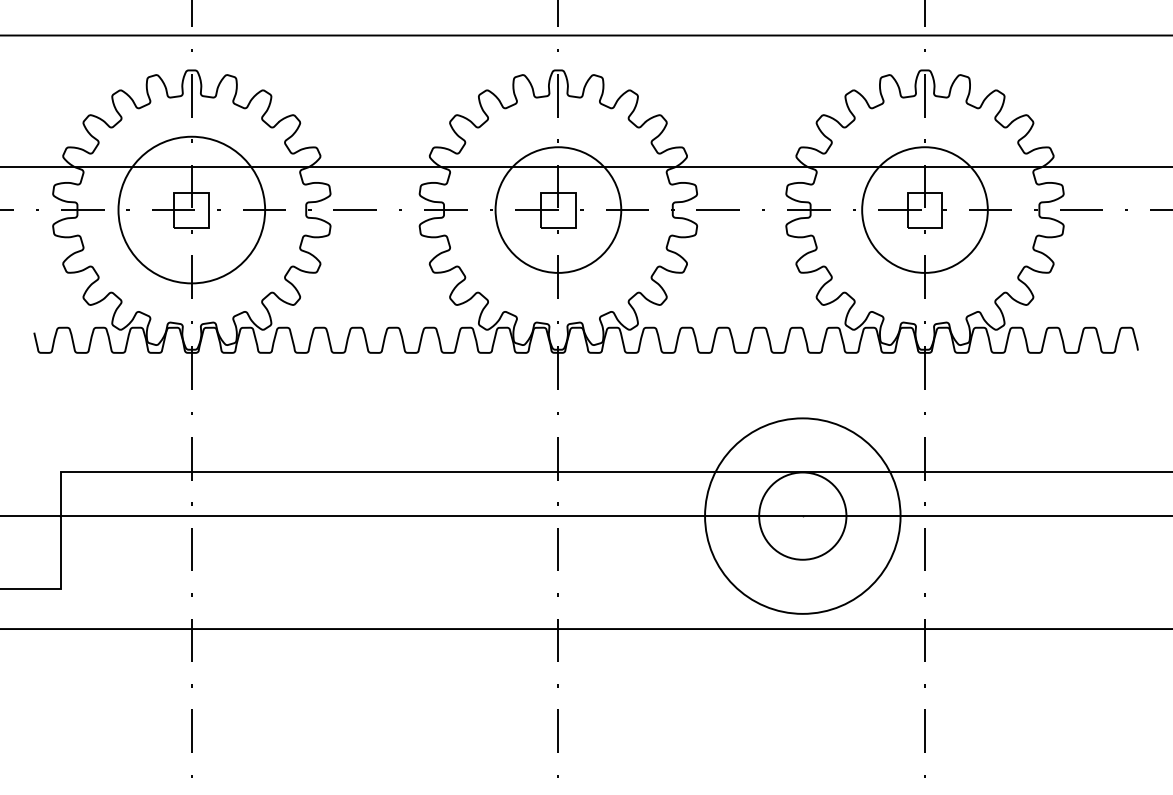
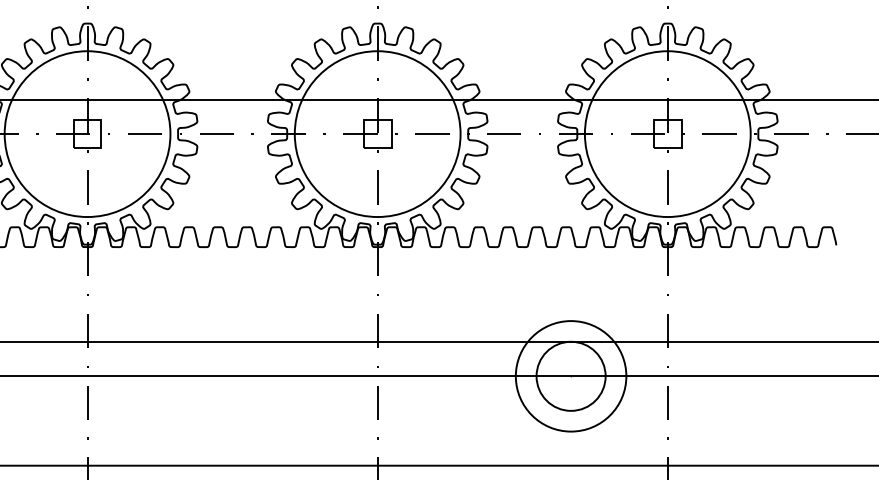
circle: (191, 209) -> (87, 133), size x1.43
circle: (558, 209) -> (377, 133), size x1.67
circle: (924, 209) -> (667, 133), size x1.67
circle: (802, 515) -> (570, 375), size x0.71

